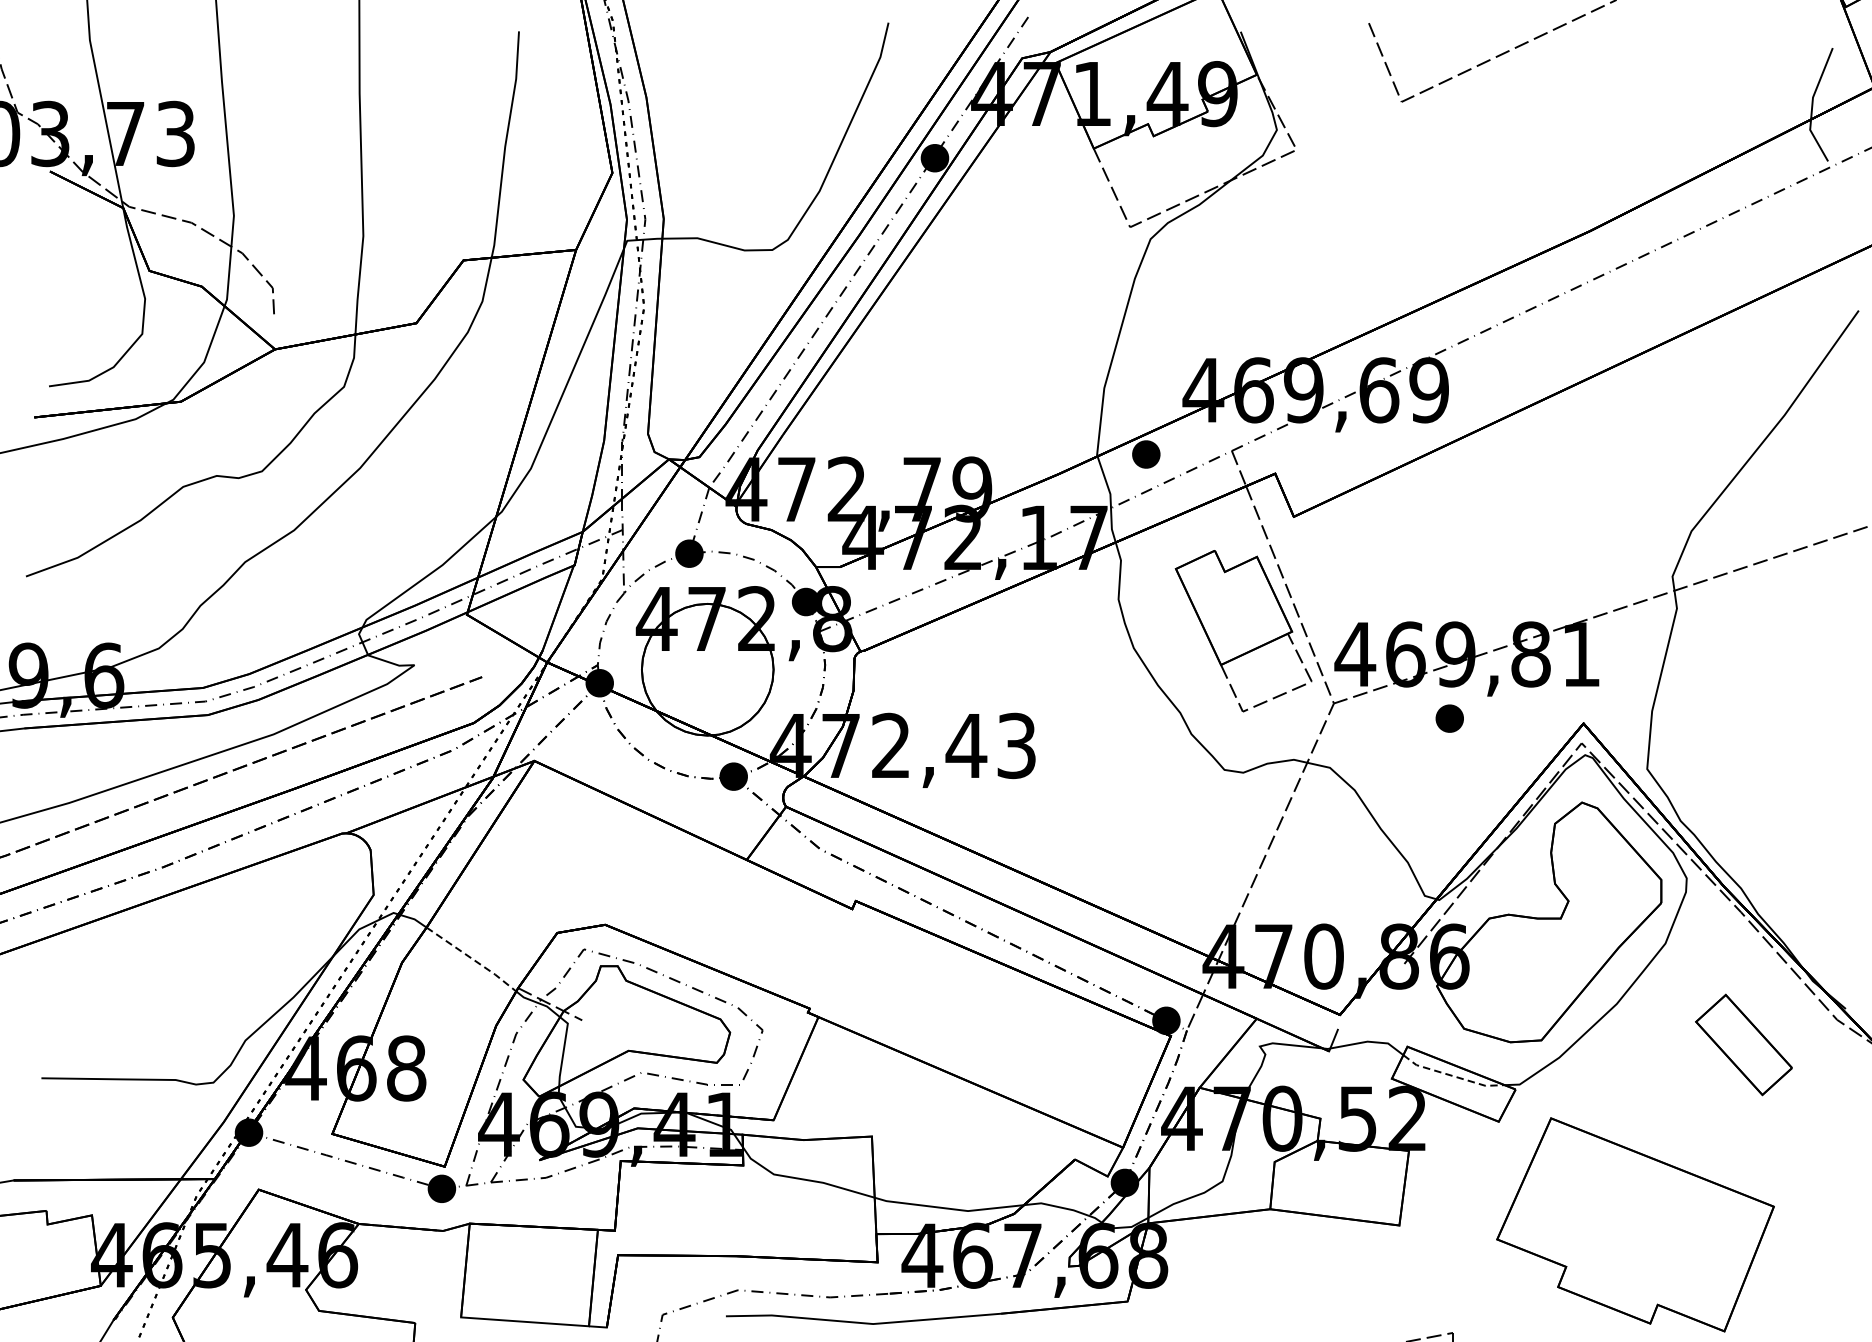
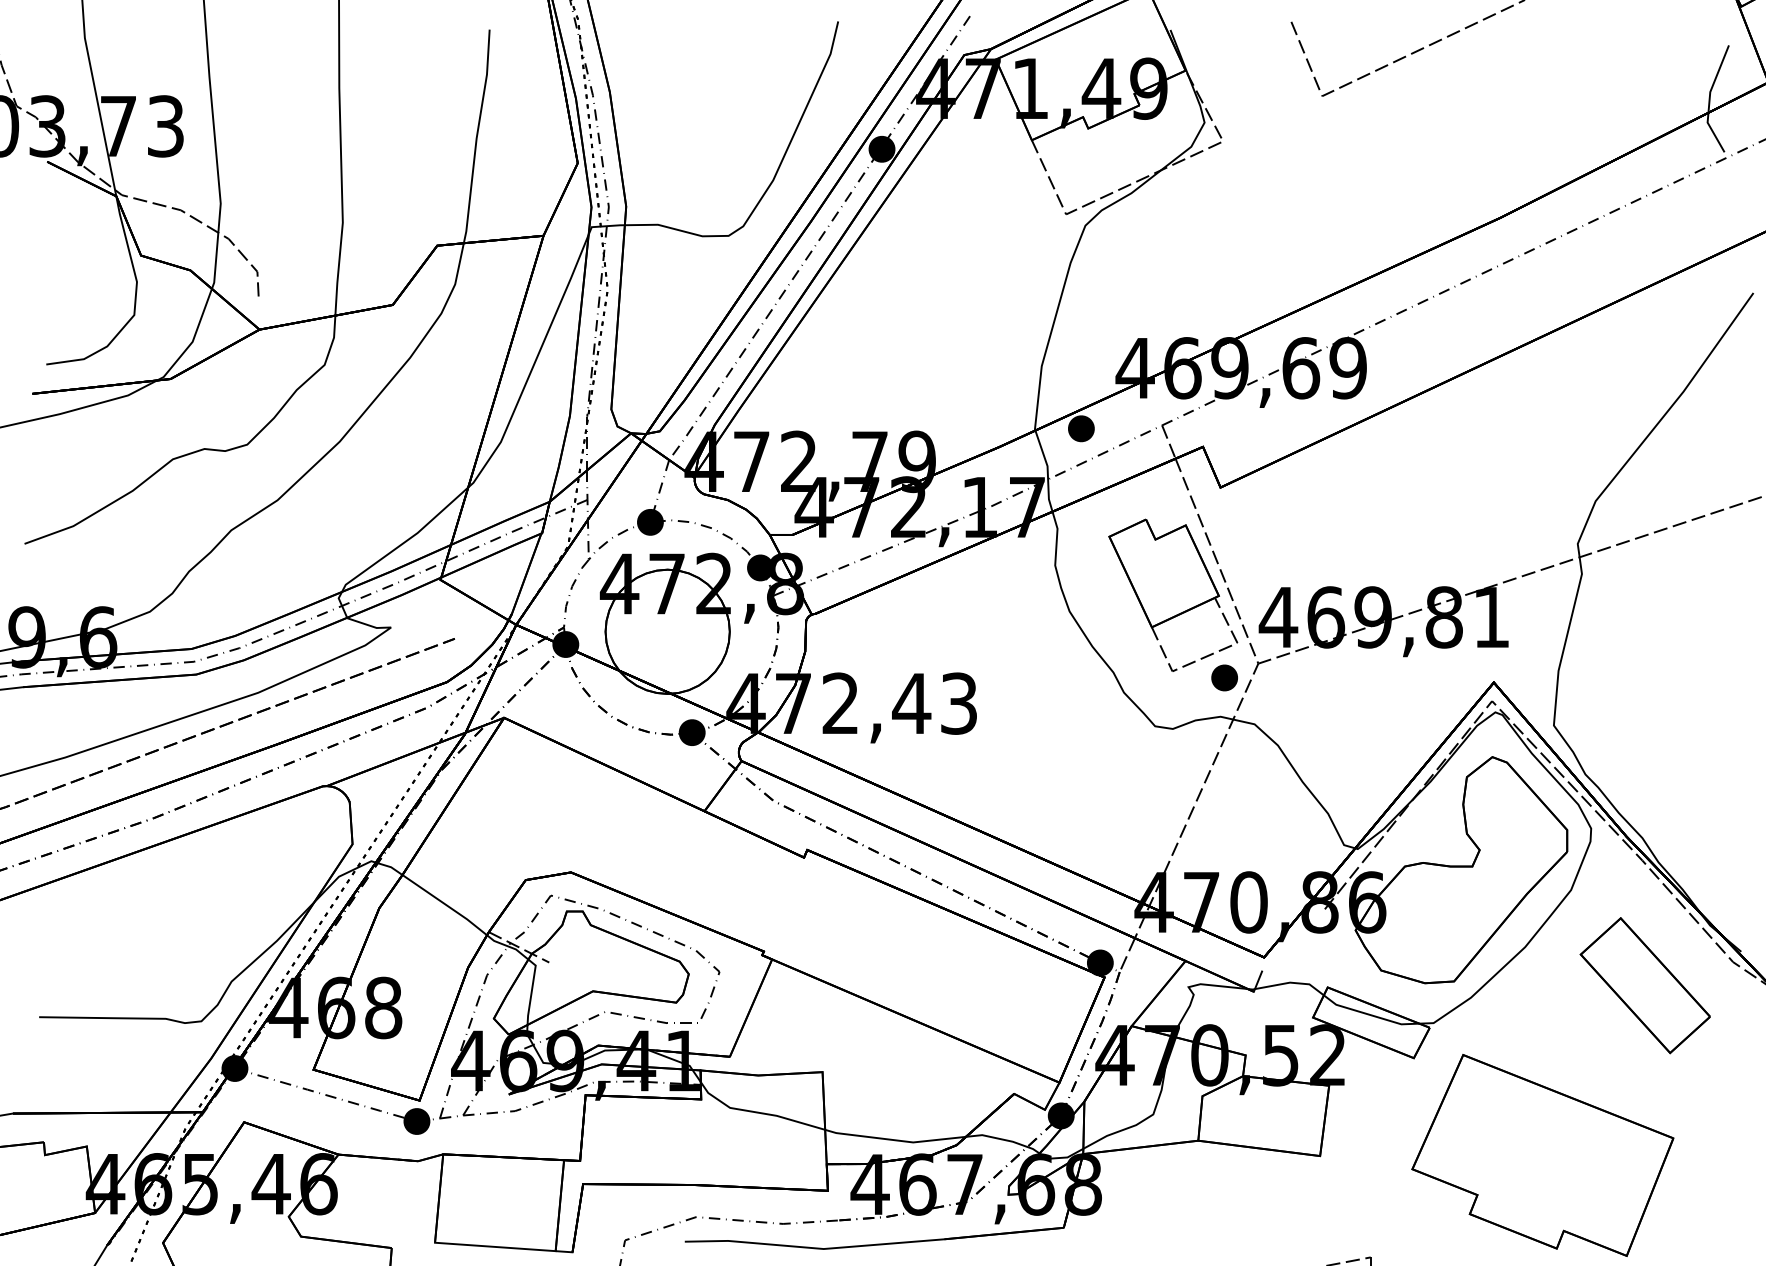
part: (1449, 718) -> (1224, 677), moved
line: (472, 958) -> (445, 904), dashed -> solid
part: (1743, 1044) -> (1644, 985), size x1.43
line: (1452, 1075) -> (1370, 1014), dashed -> solid

